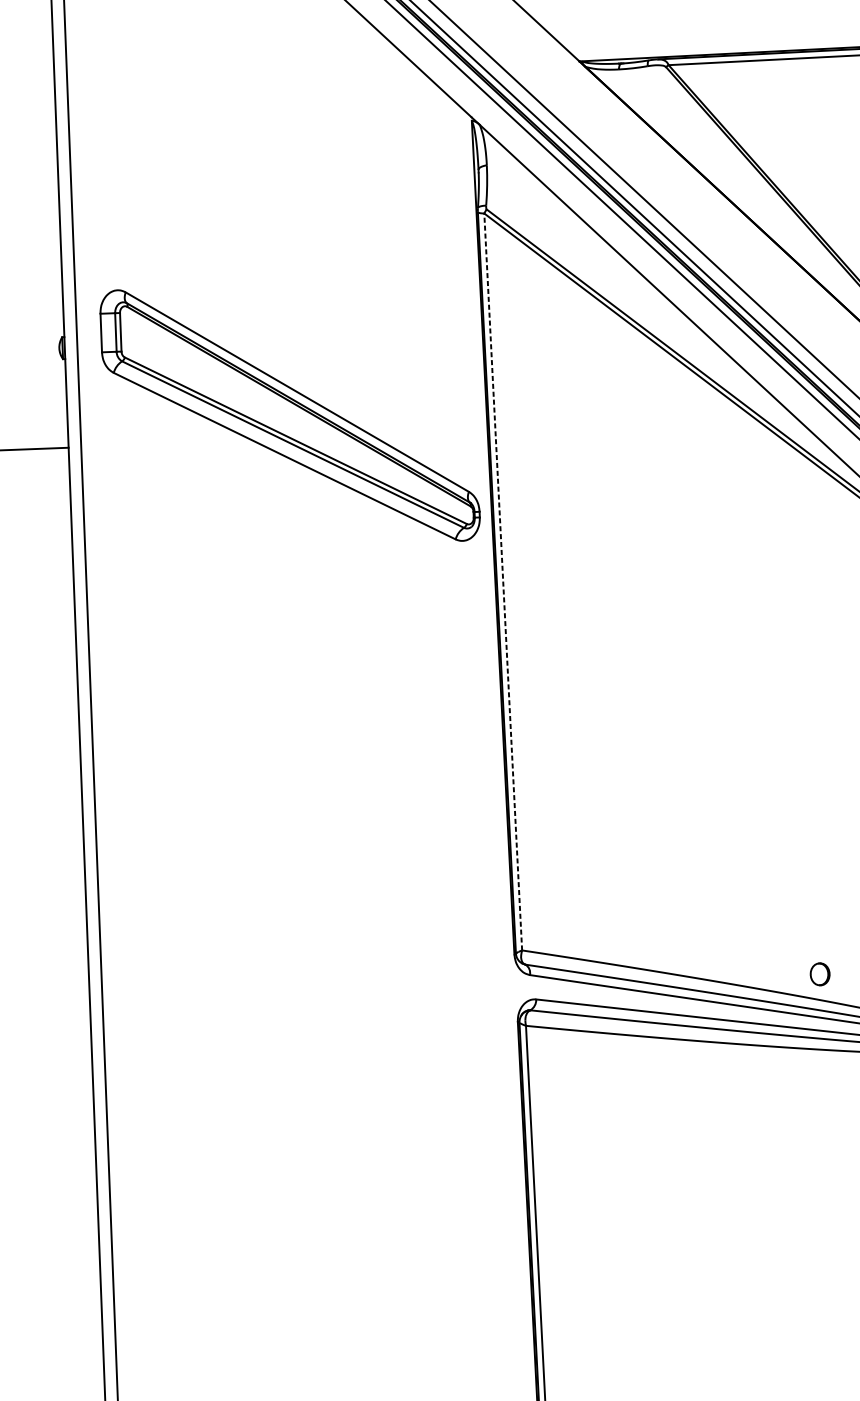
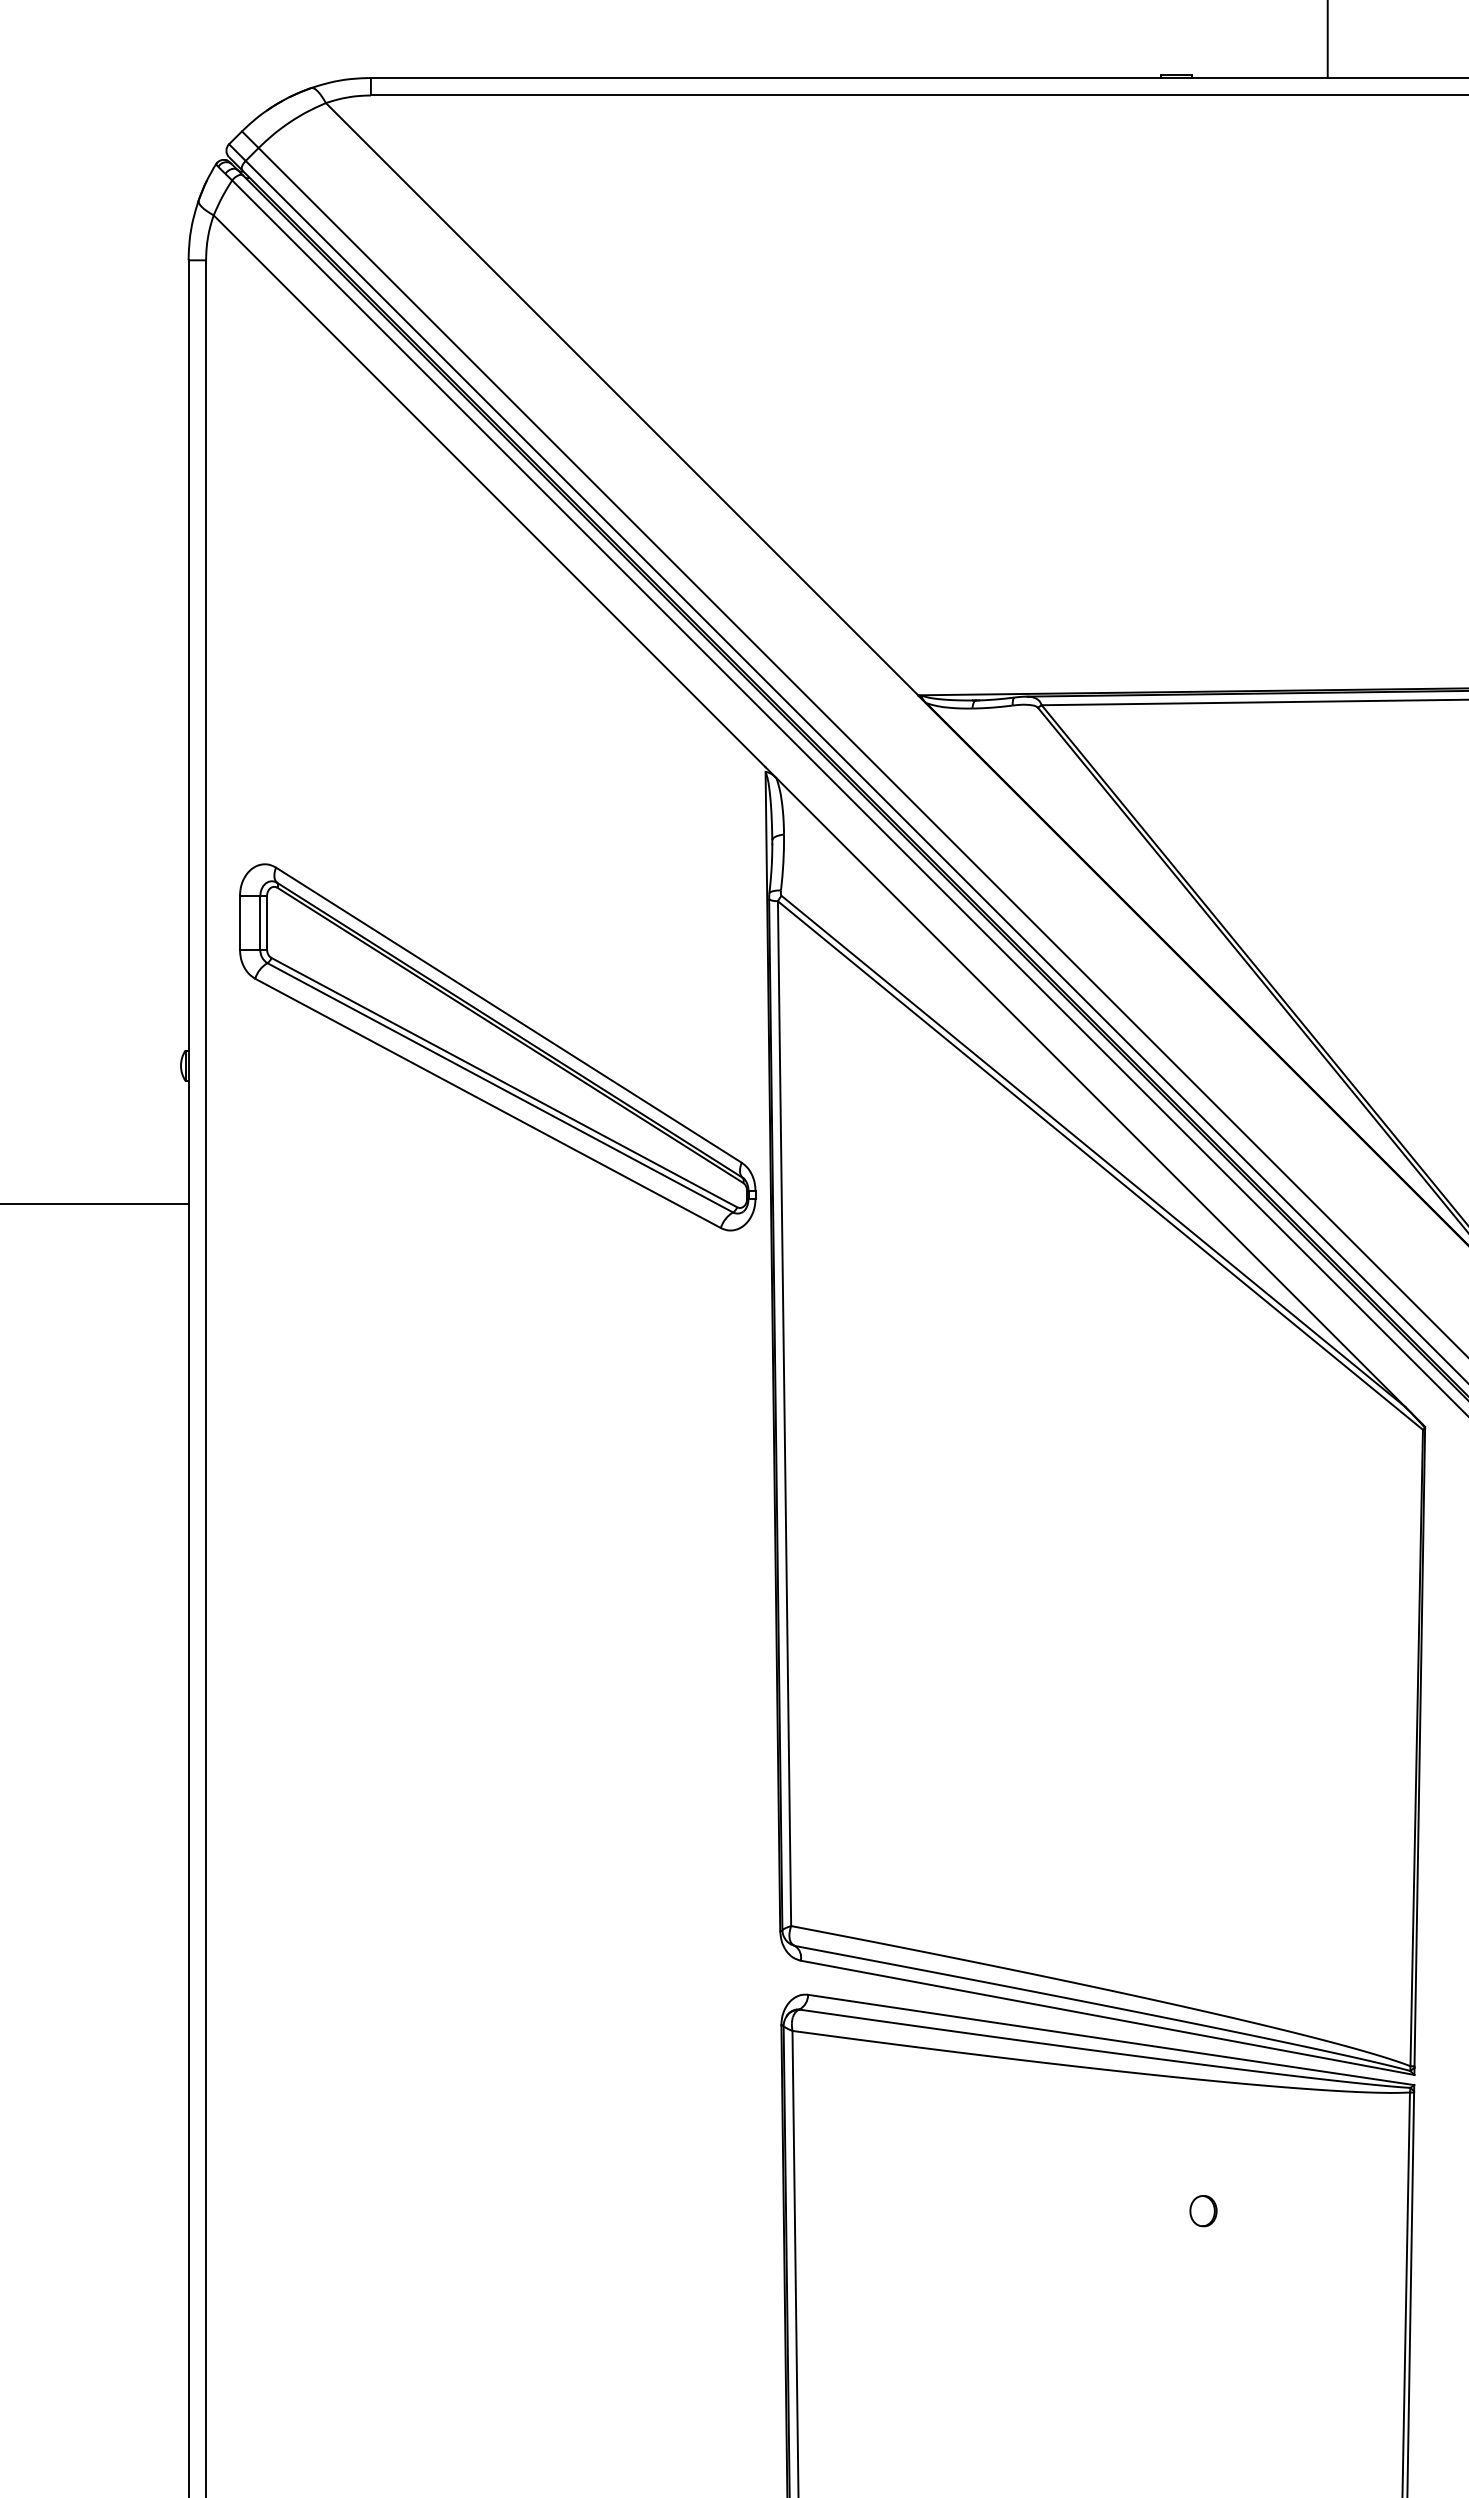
part: (290, 415) -> (497, 1047), moved
line: (503, 581) -> (784, 1413), dashed -> solid
part: (820, 974) -> (1203, 2211), moved

